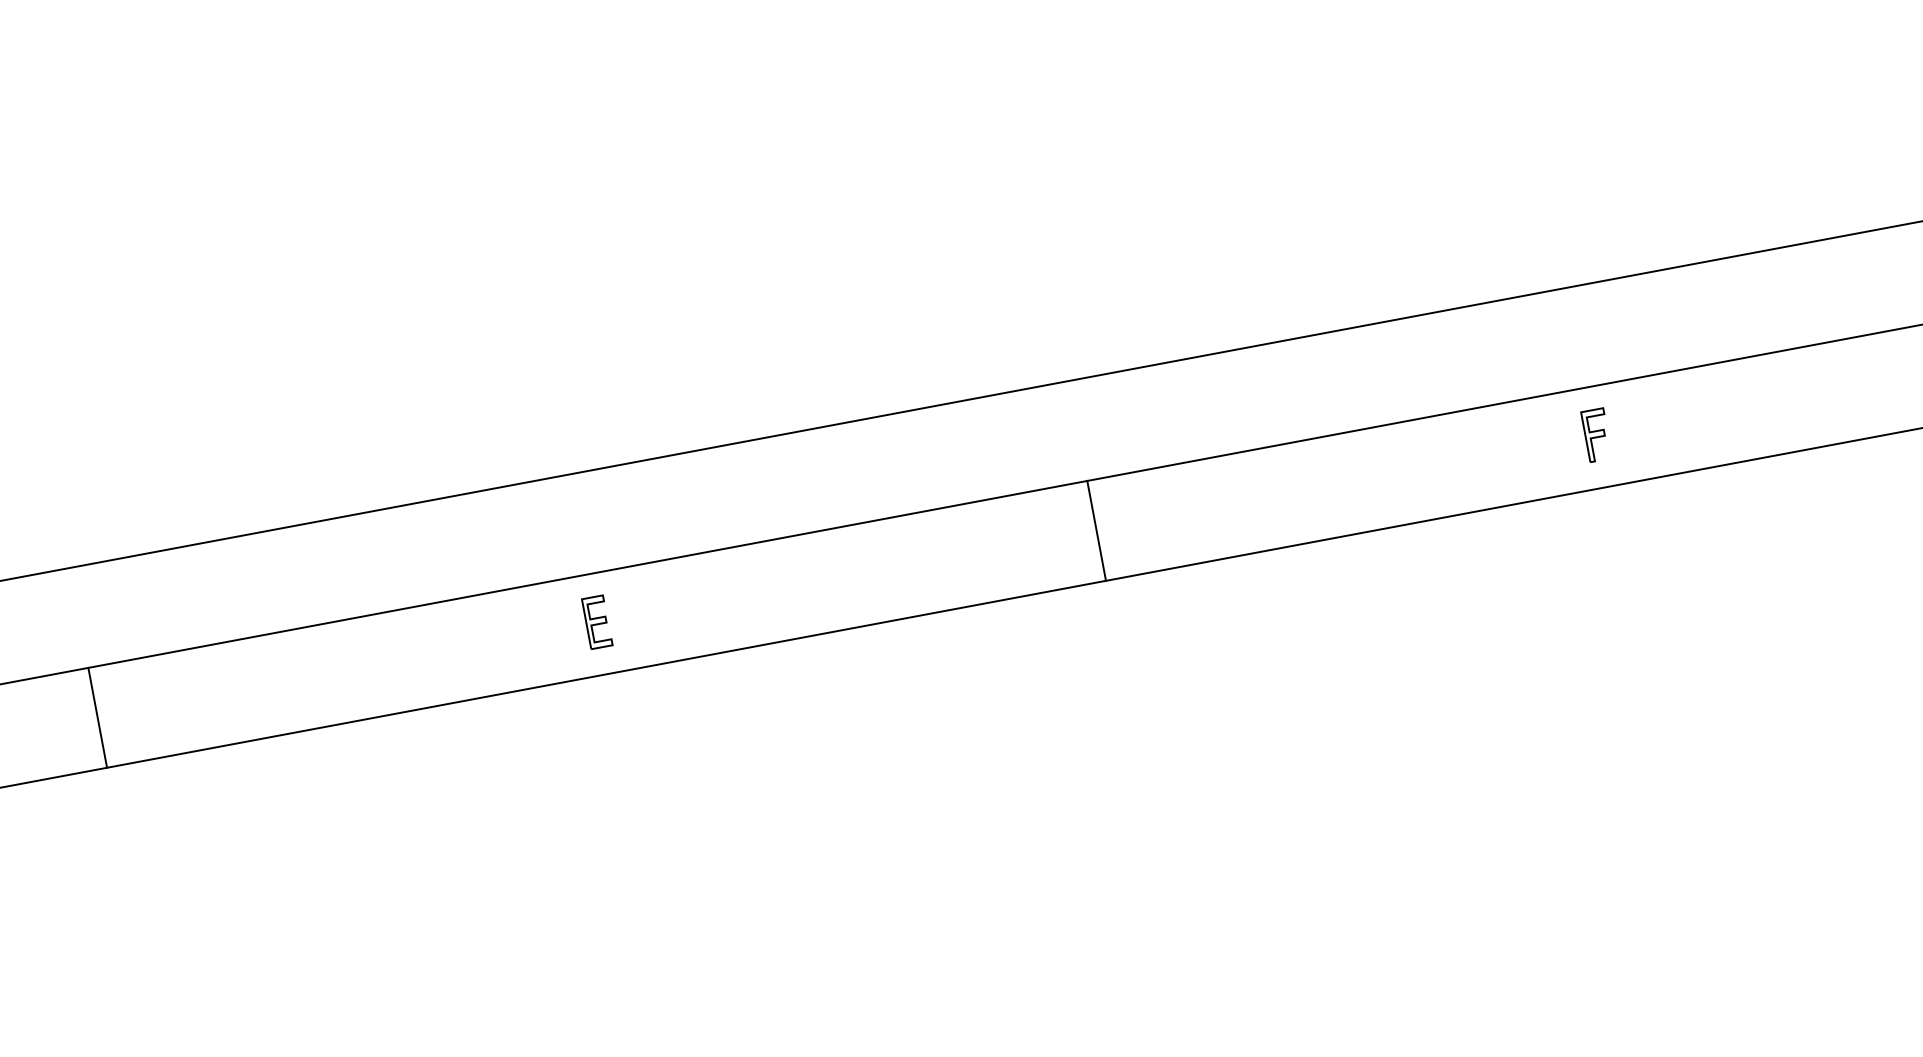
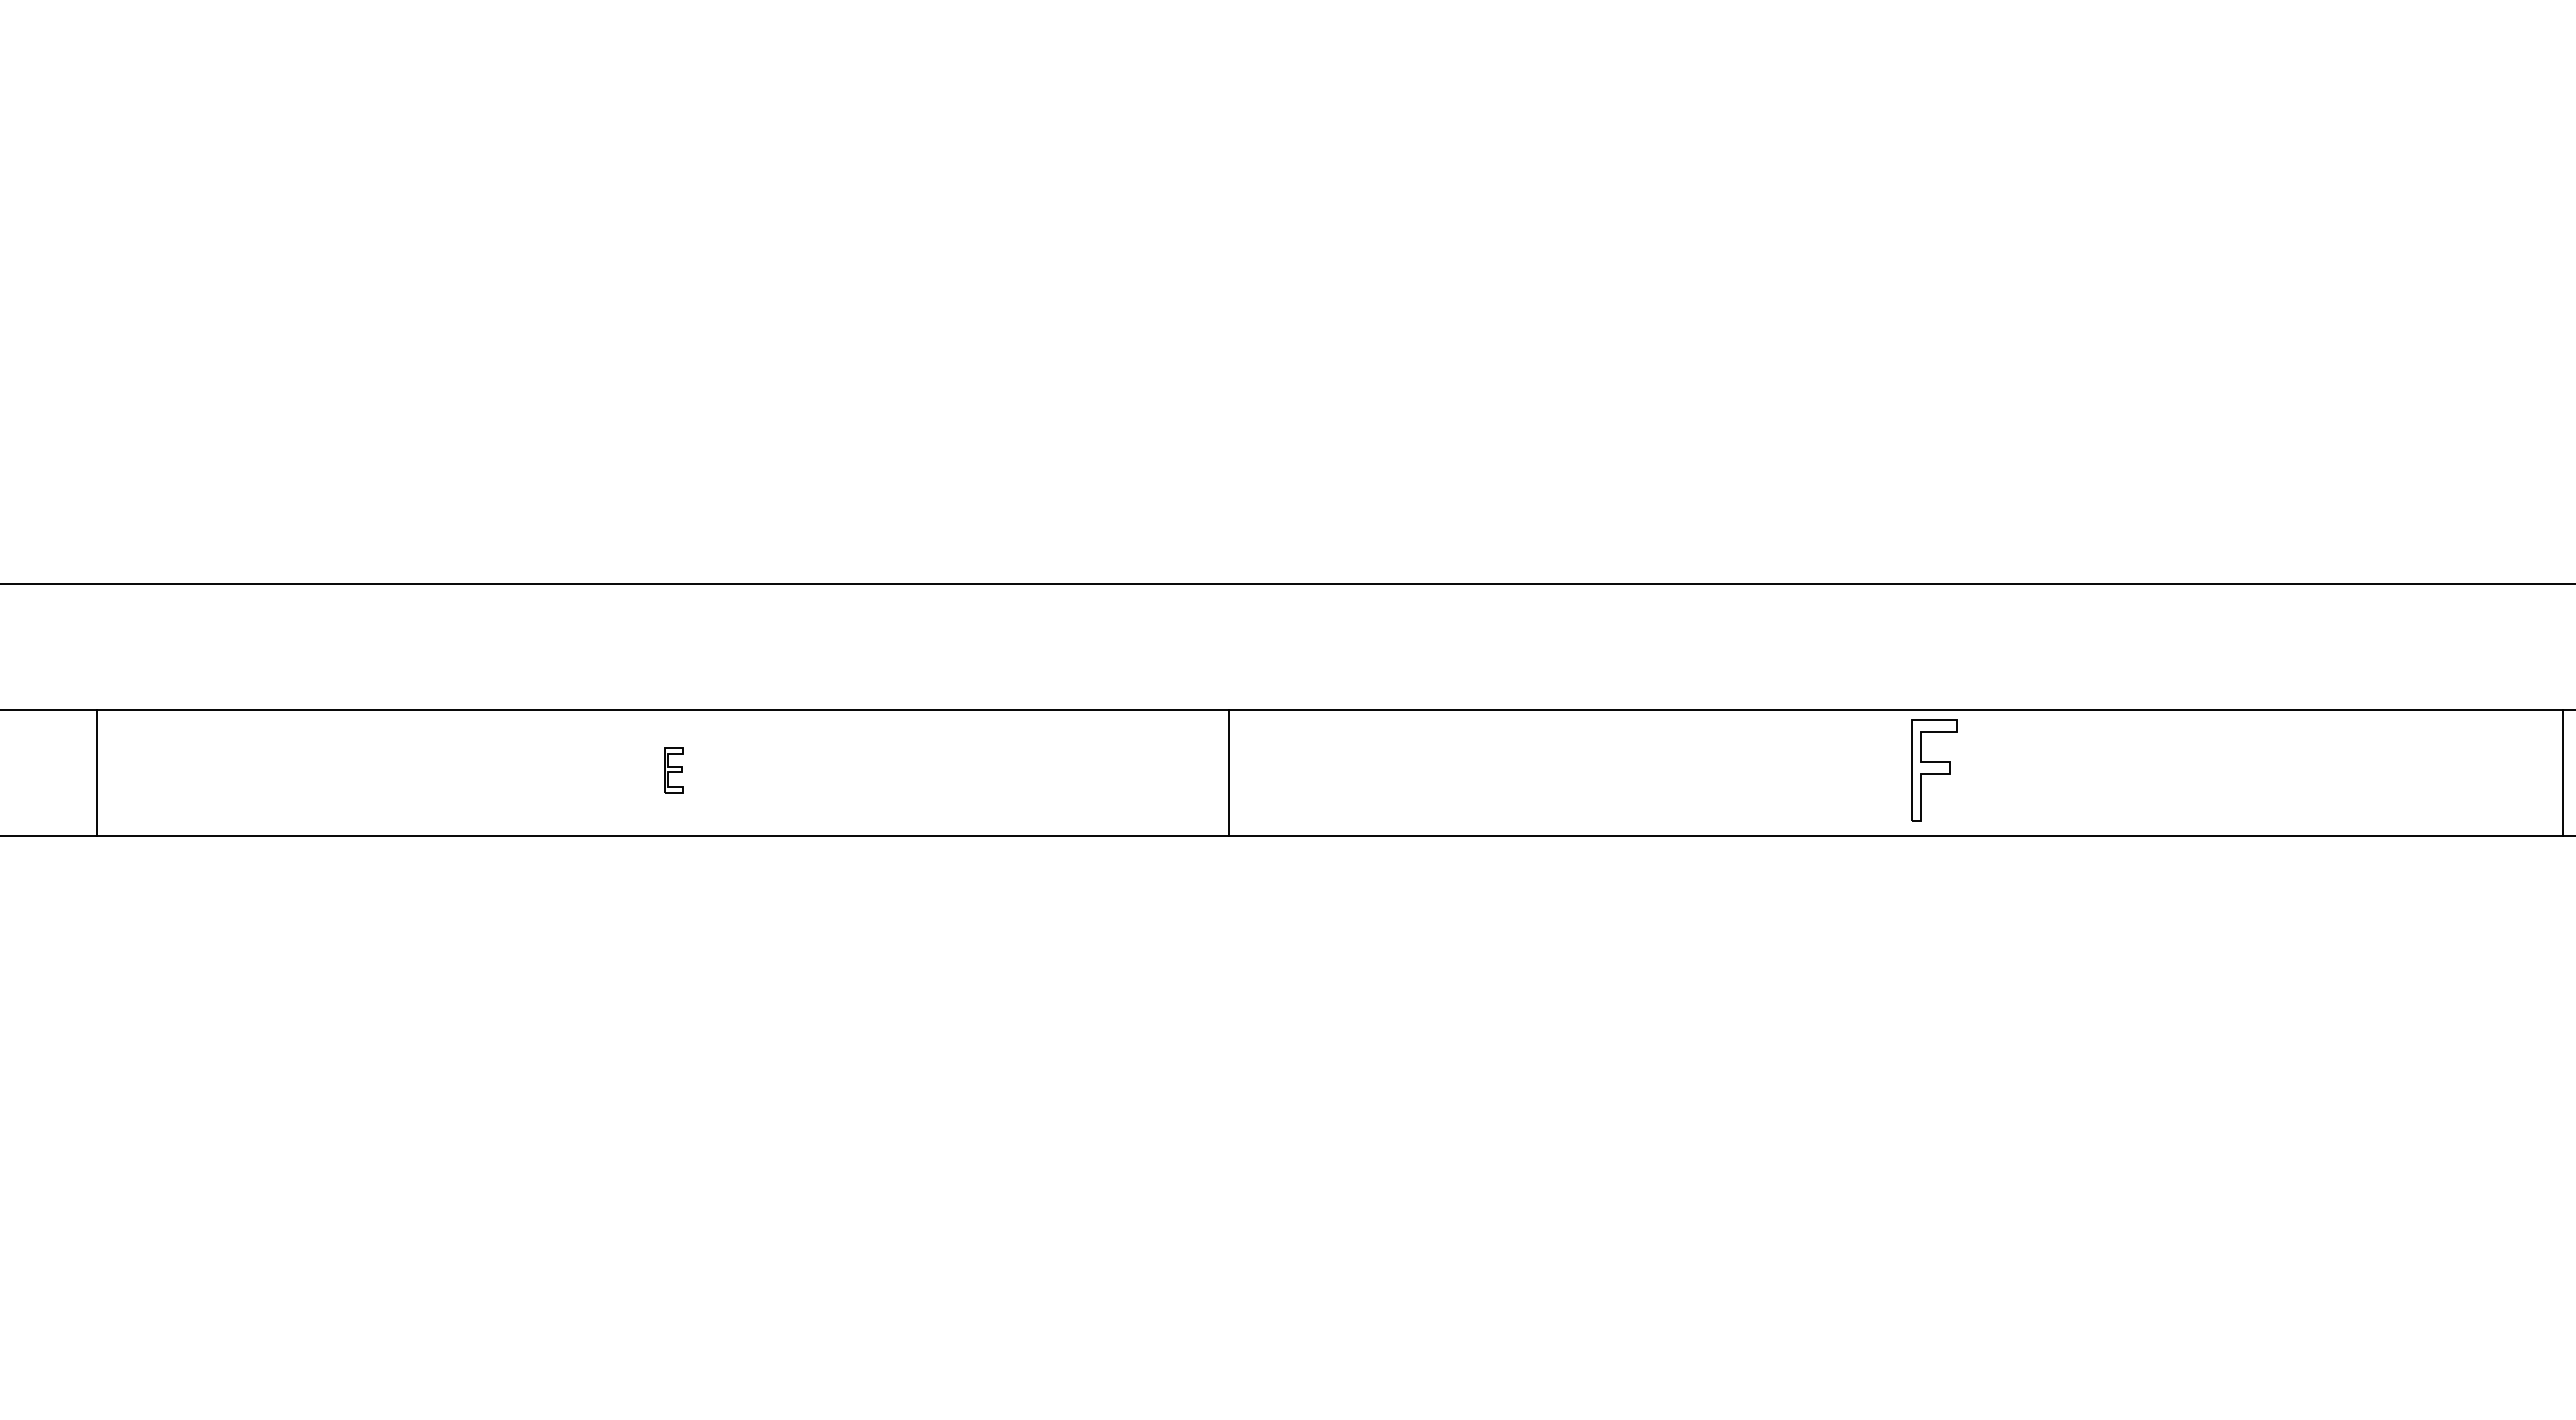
part: (1596, 435) -> (1934, 770), size x1.6
line: (1096, 530) -> (1229, 772), moved
part: (596, 622) -> (673, 770), size x0.7
line: (97, 717) -> (97, 772), moved

